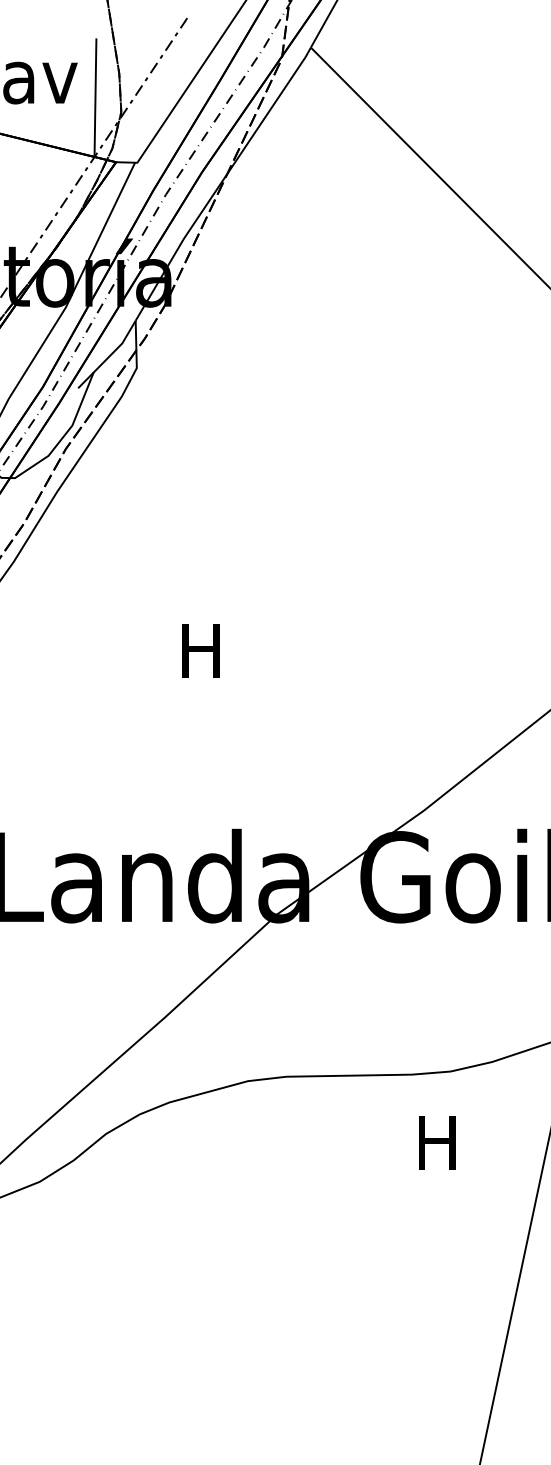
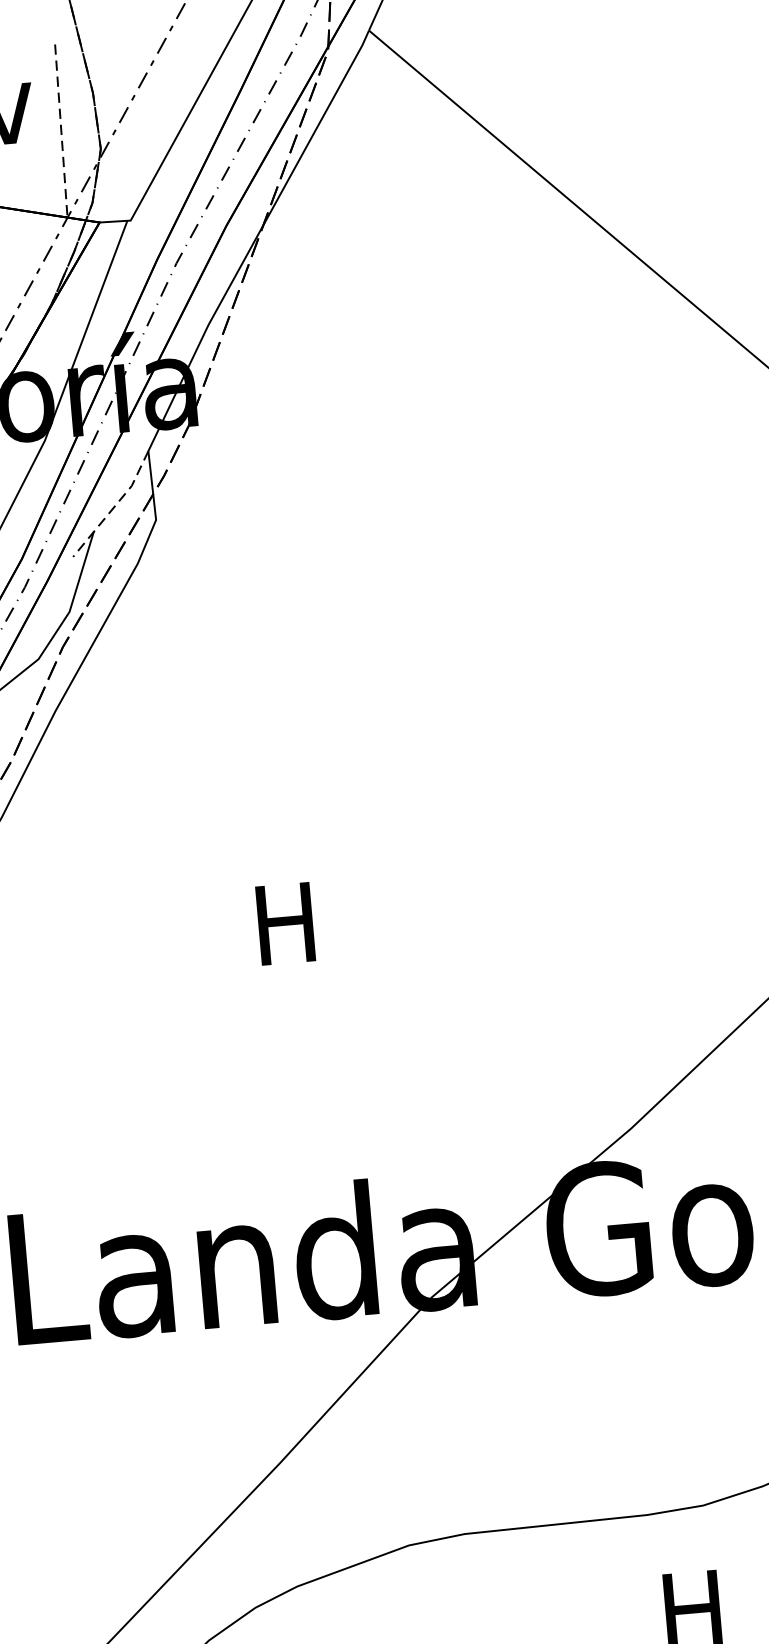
line: (95, 98) -> (61, 132), solid -> dashed
line: (109, 356) -> (114, 506), solid -> dashed

